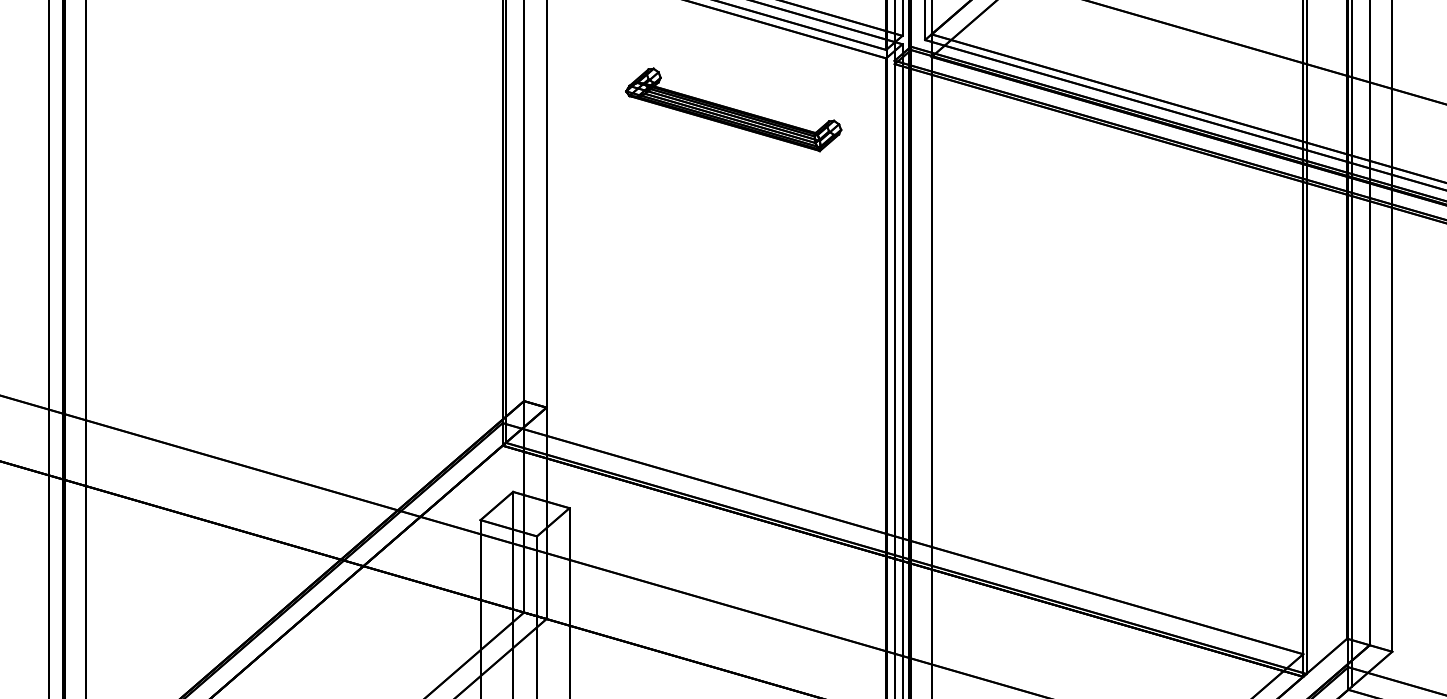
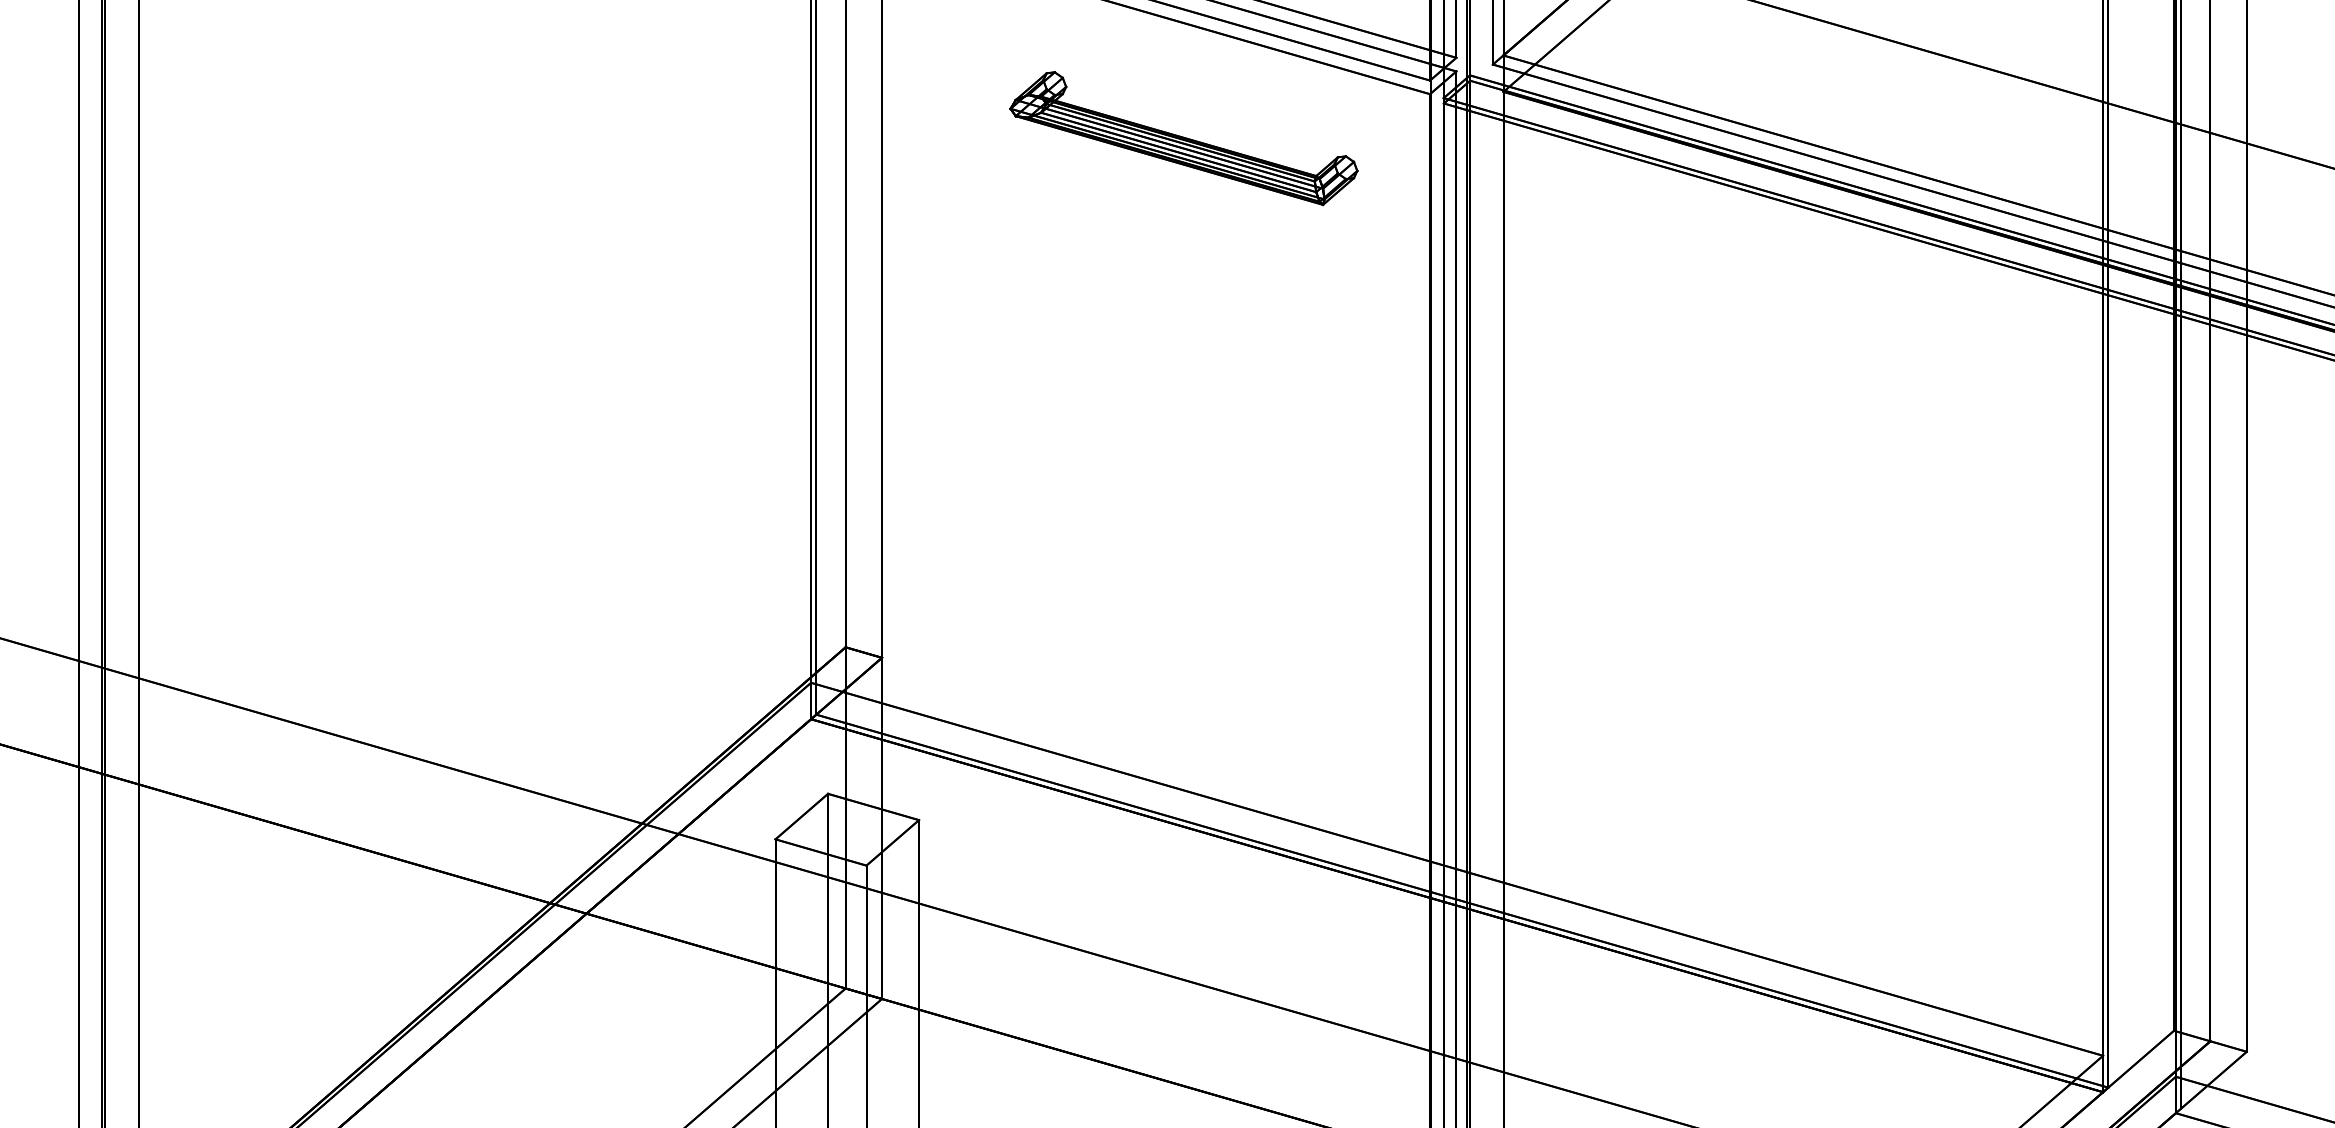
part: (733, 109) -> (1183, 137), moved

